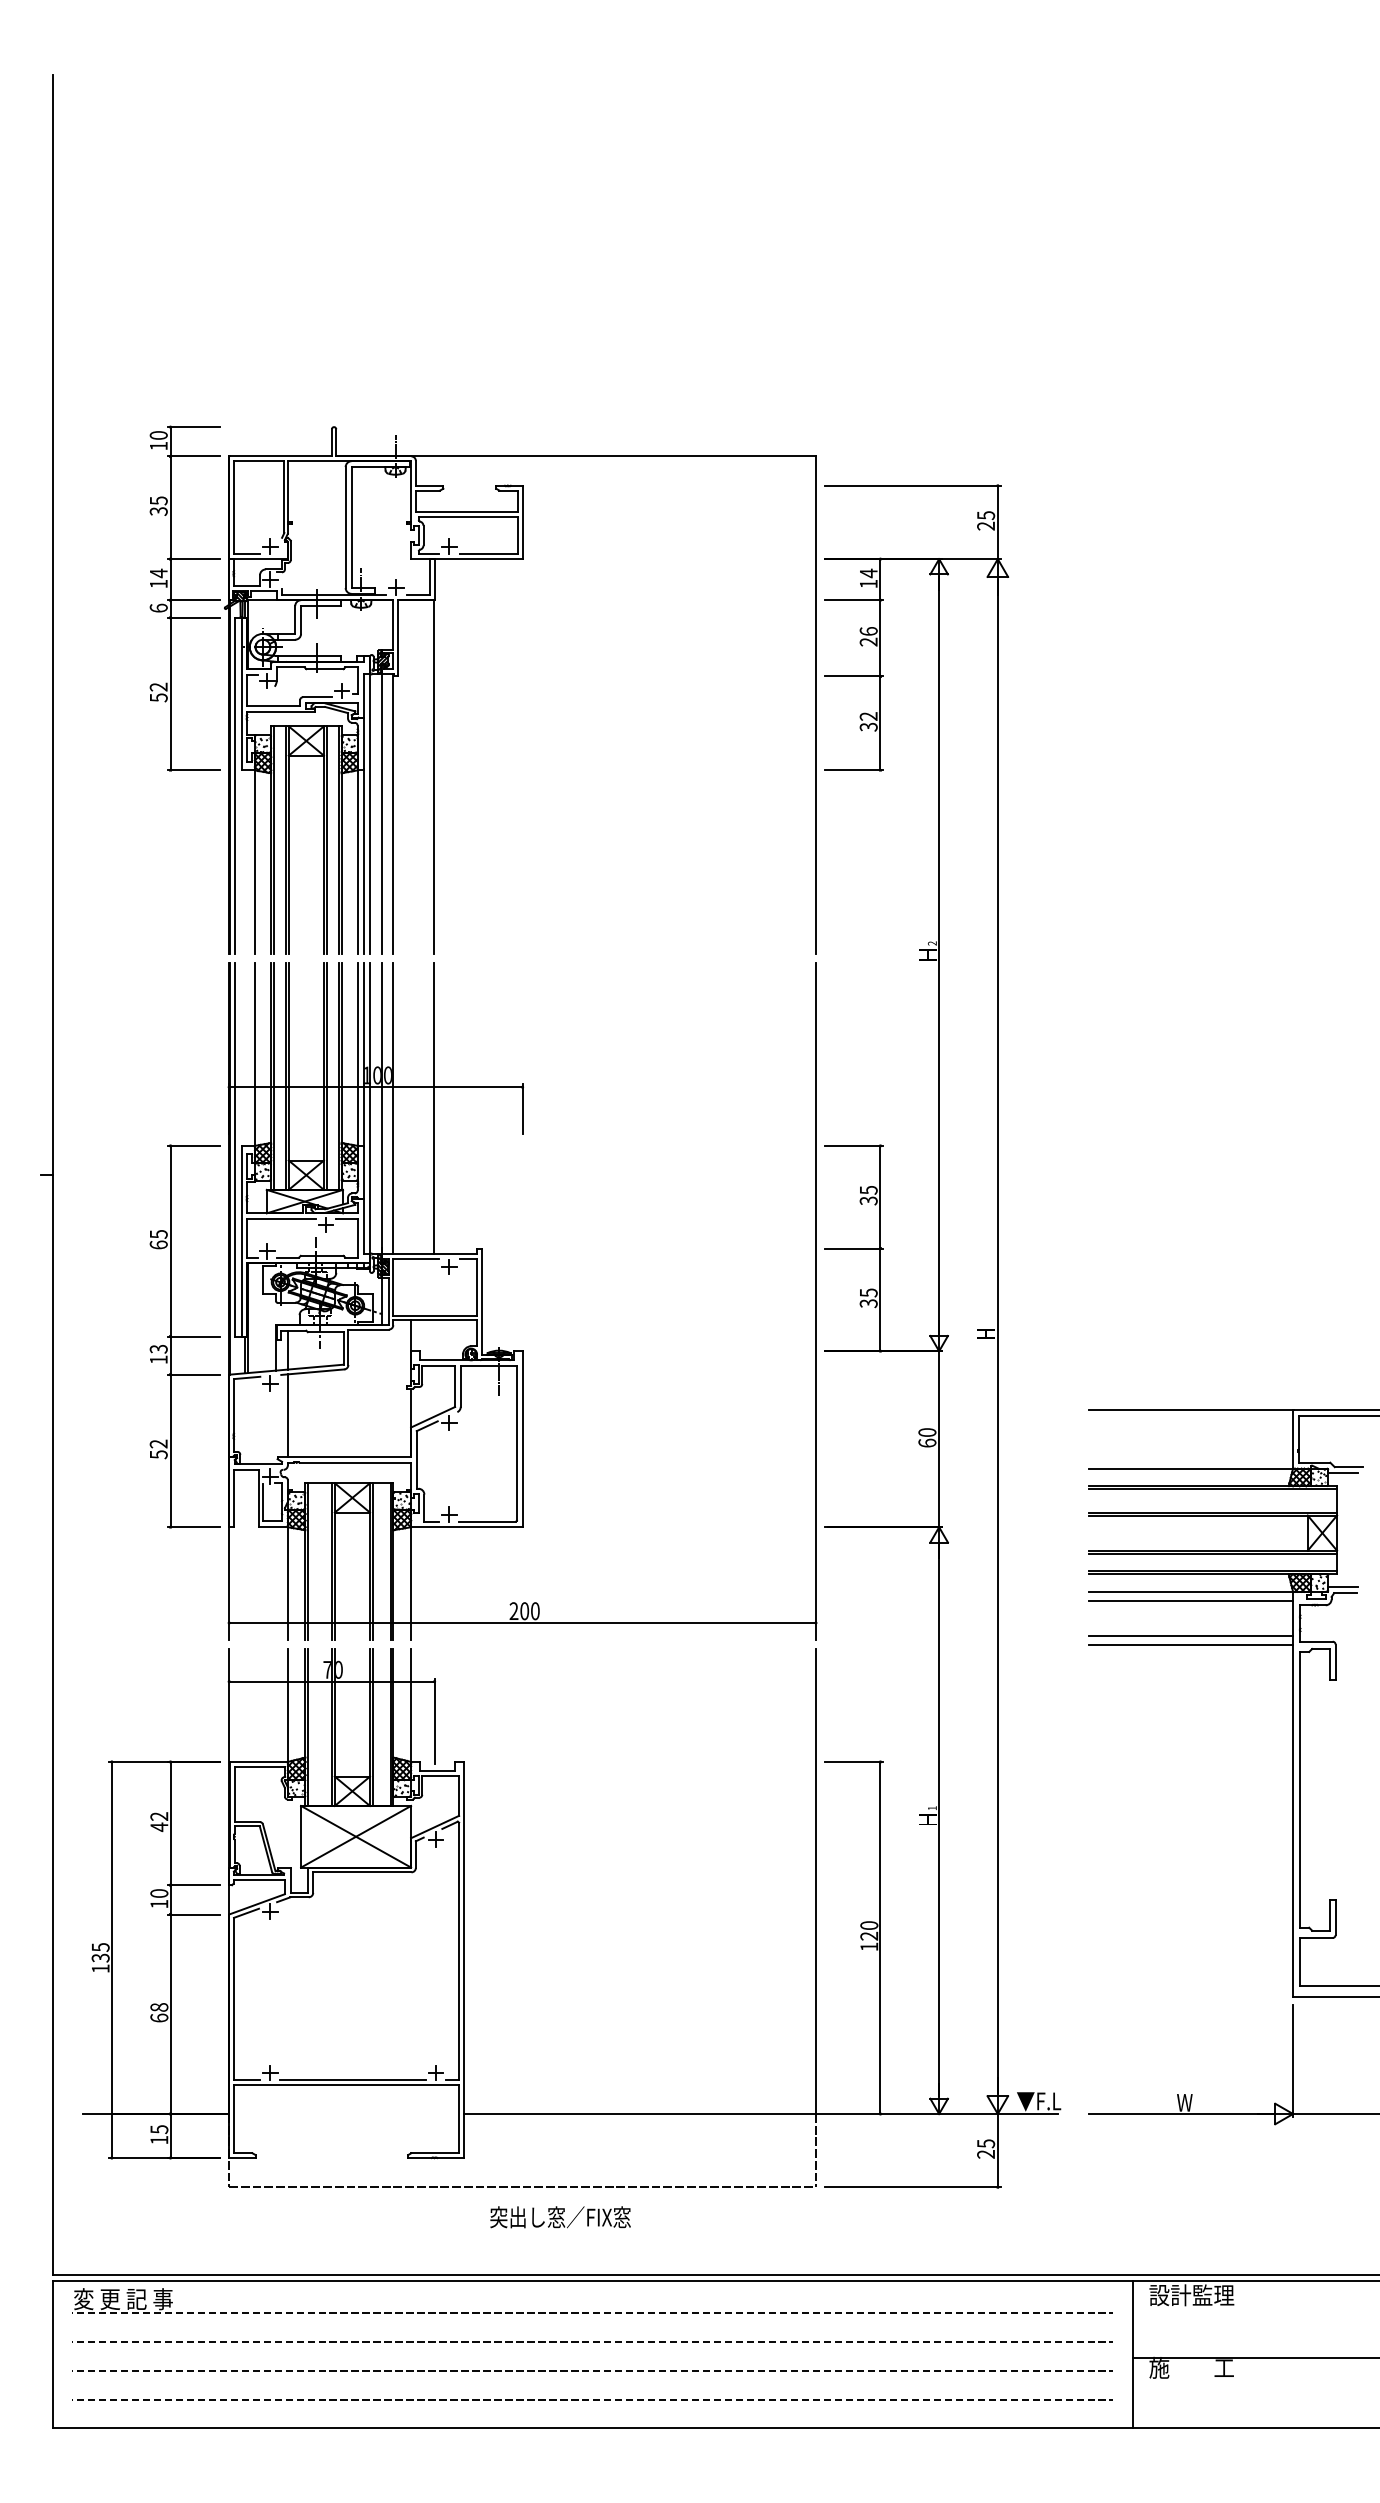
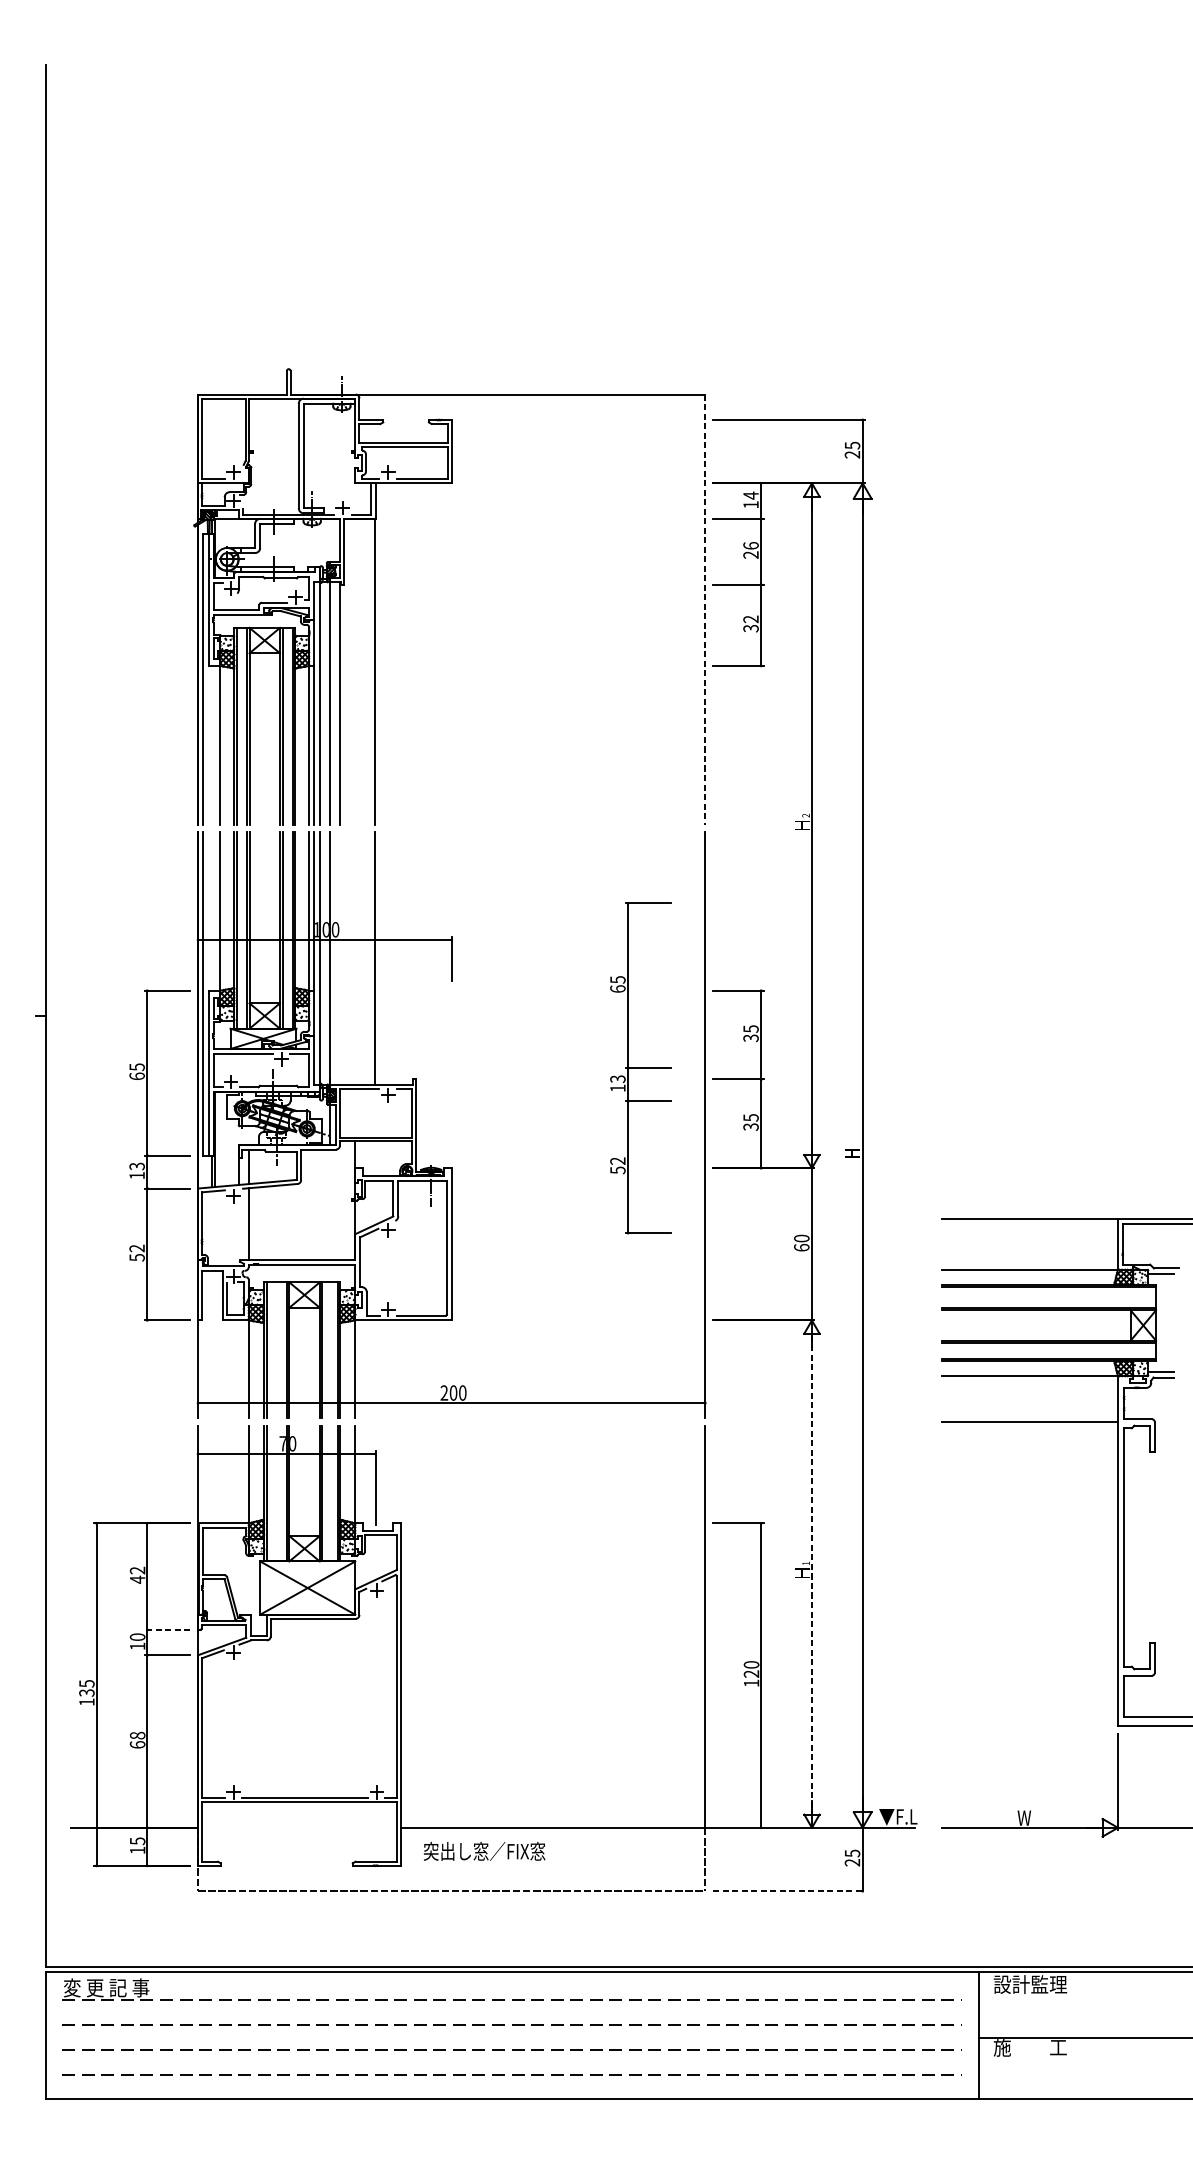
part: (184, 598) -> (159, 517), removed
line: (815, 705) -> (705, 609), solid -> dashed
line: (393, 1108) -> (340, 958), removed
part: (740, 1235) -> (640, 1068), added
line: (1191, 1600) -> (1030, 1383), removed
line: (1191, 1635) -> (1030, 1414), removed
line: (939, 1820) -> (812, 1574), solid -> dashed
line: (193, 1885) -> (167, 1630), solid -> dashed
line: (913, 2187) -> (789, 1891), solid -> dashed
text: (560, 2217) -> (484, 1851), moved

